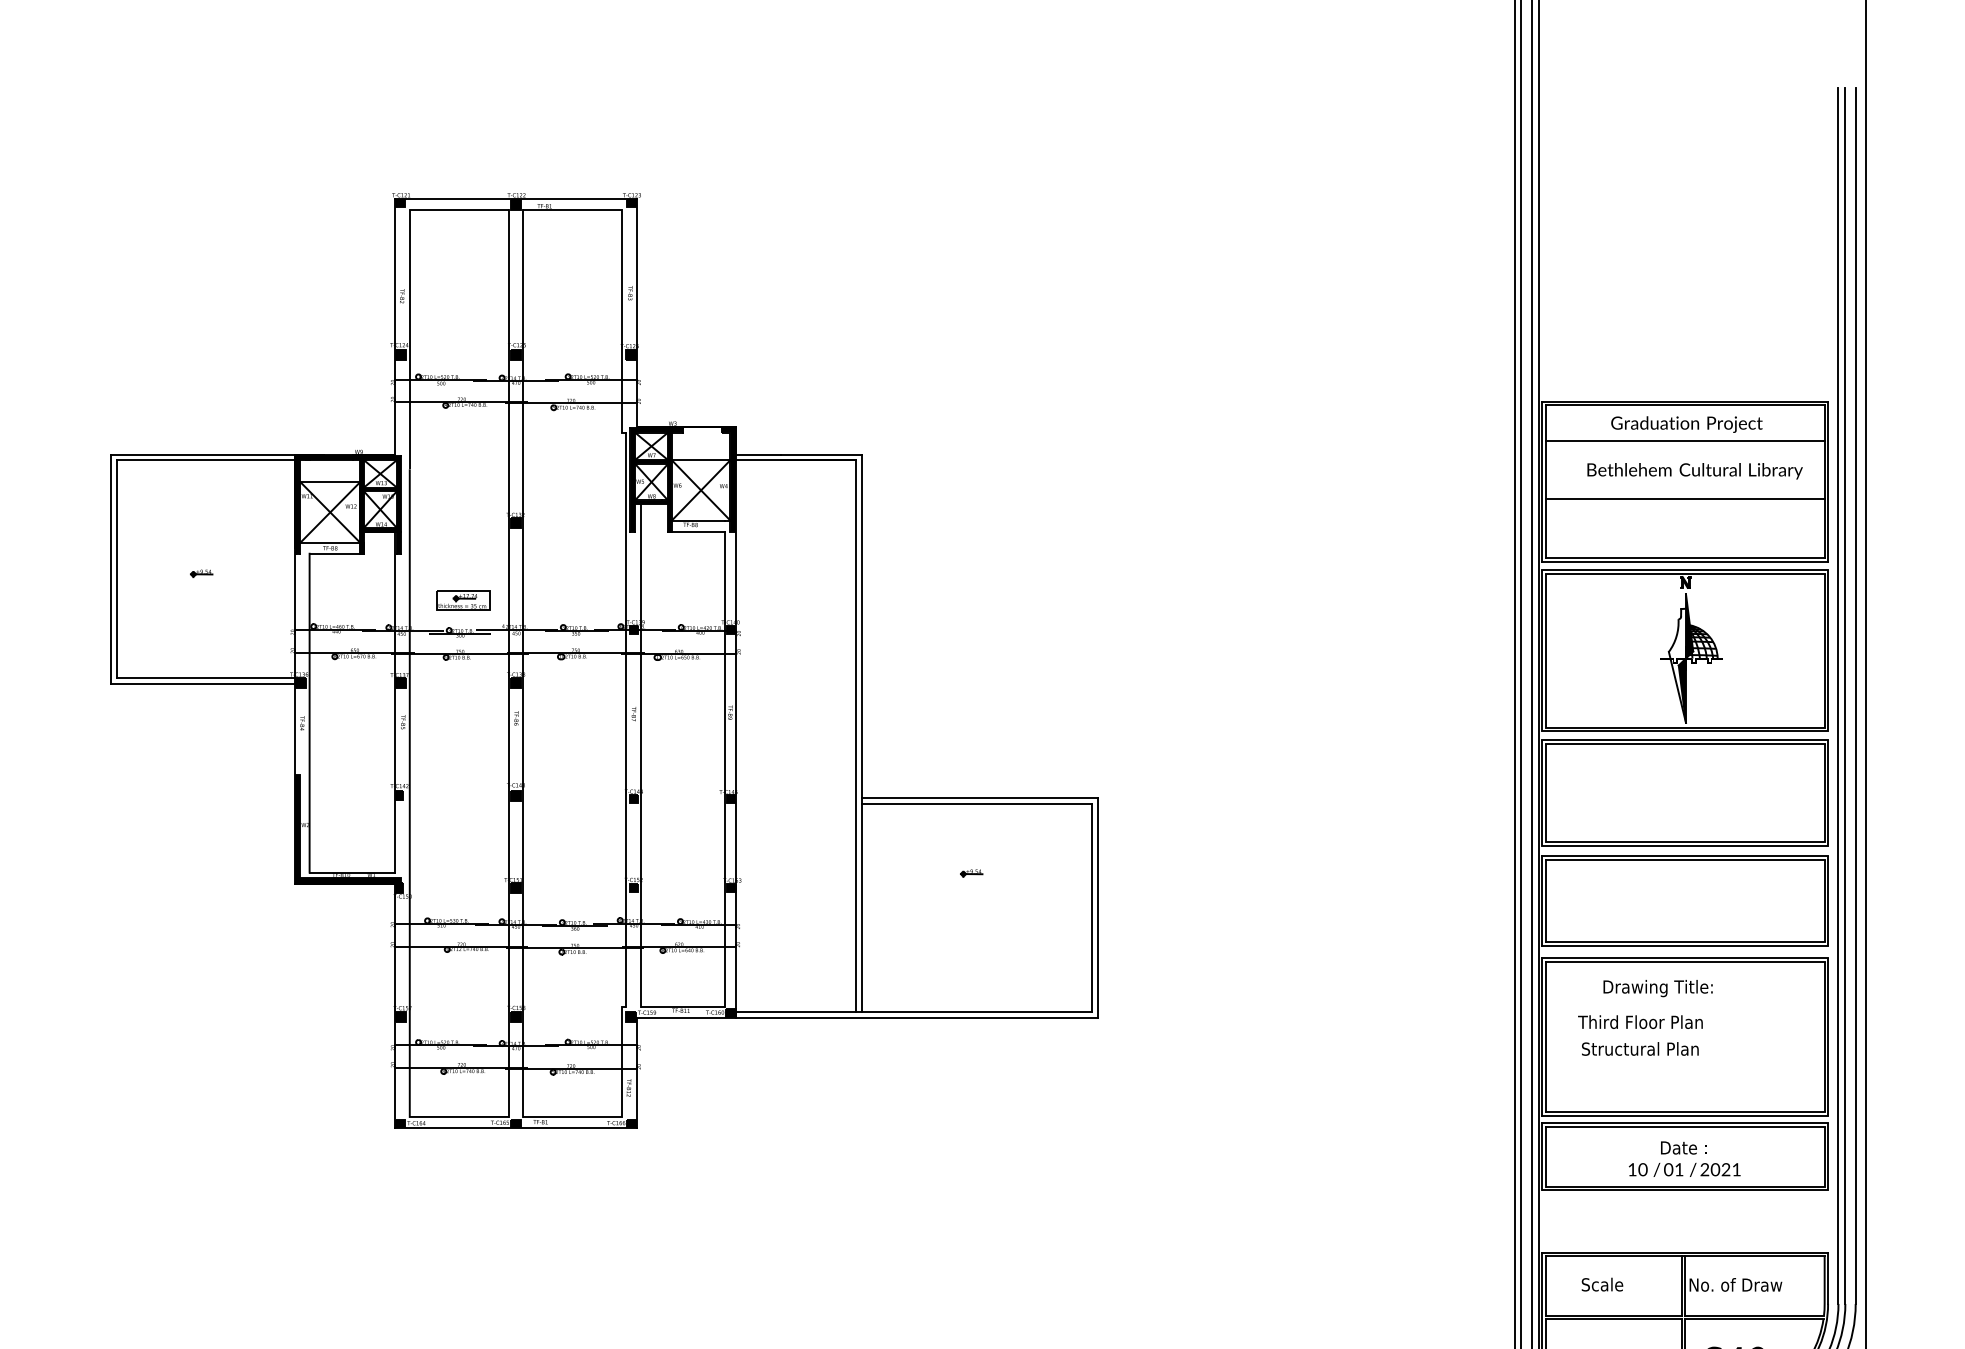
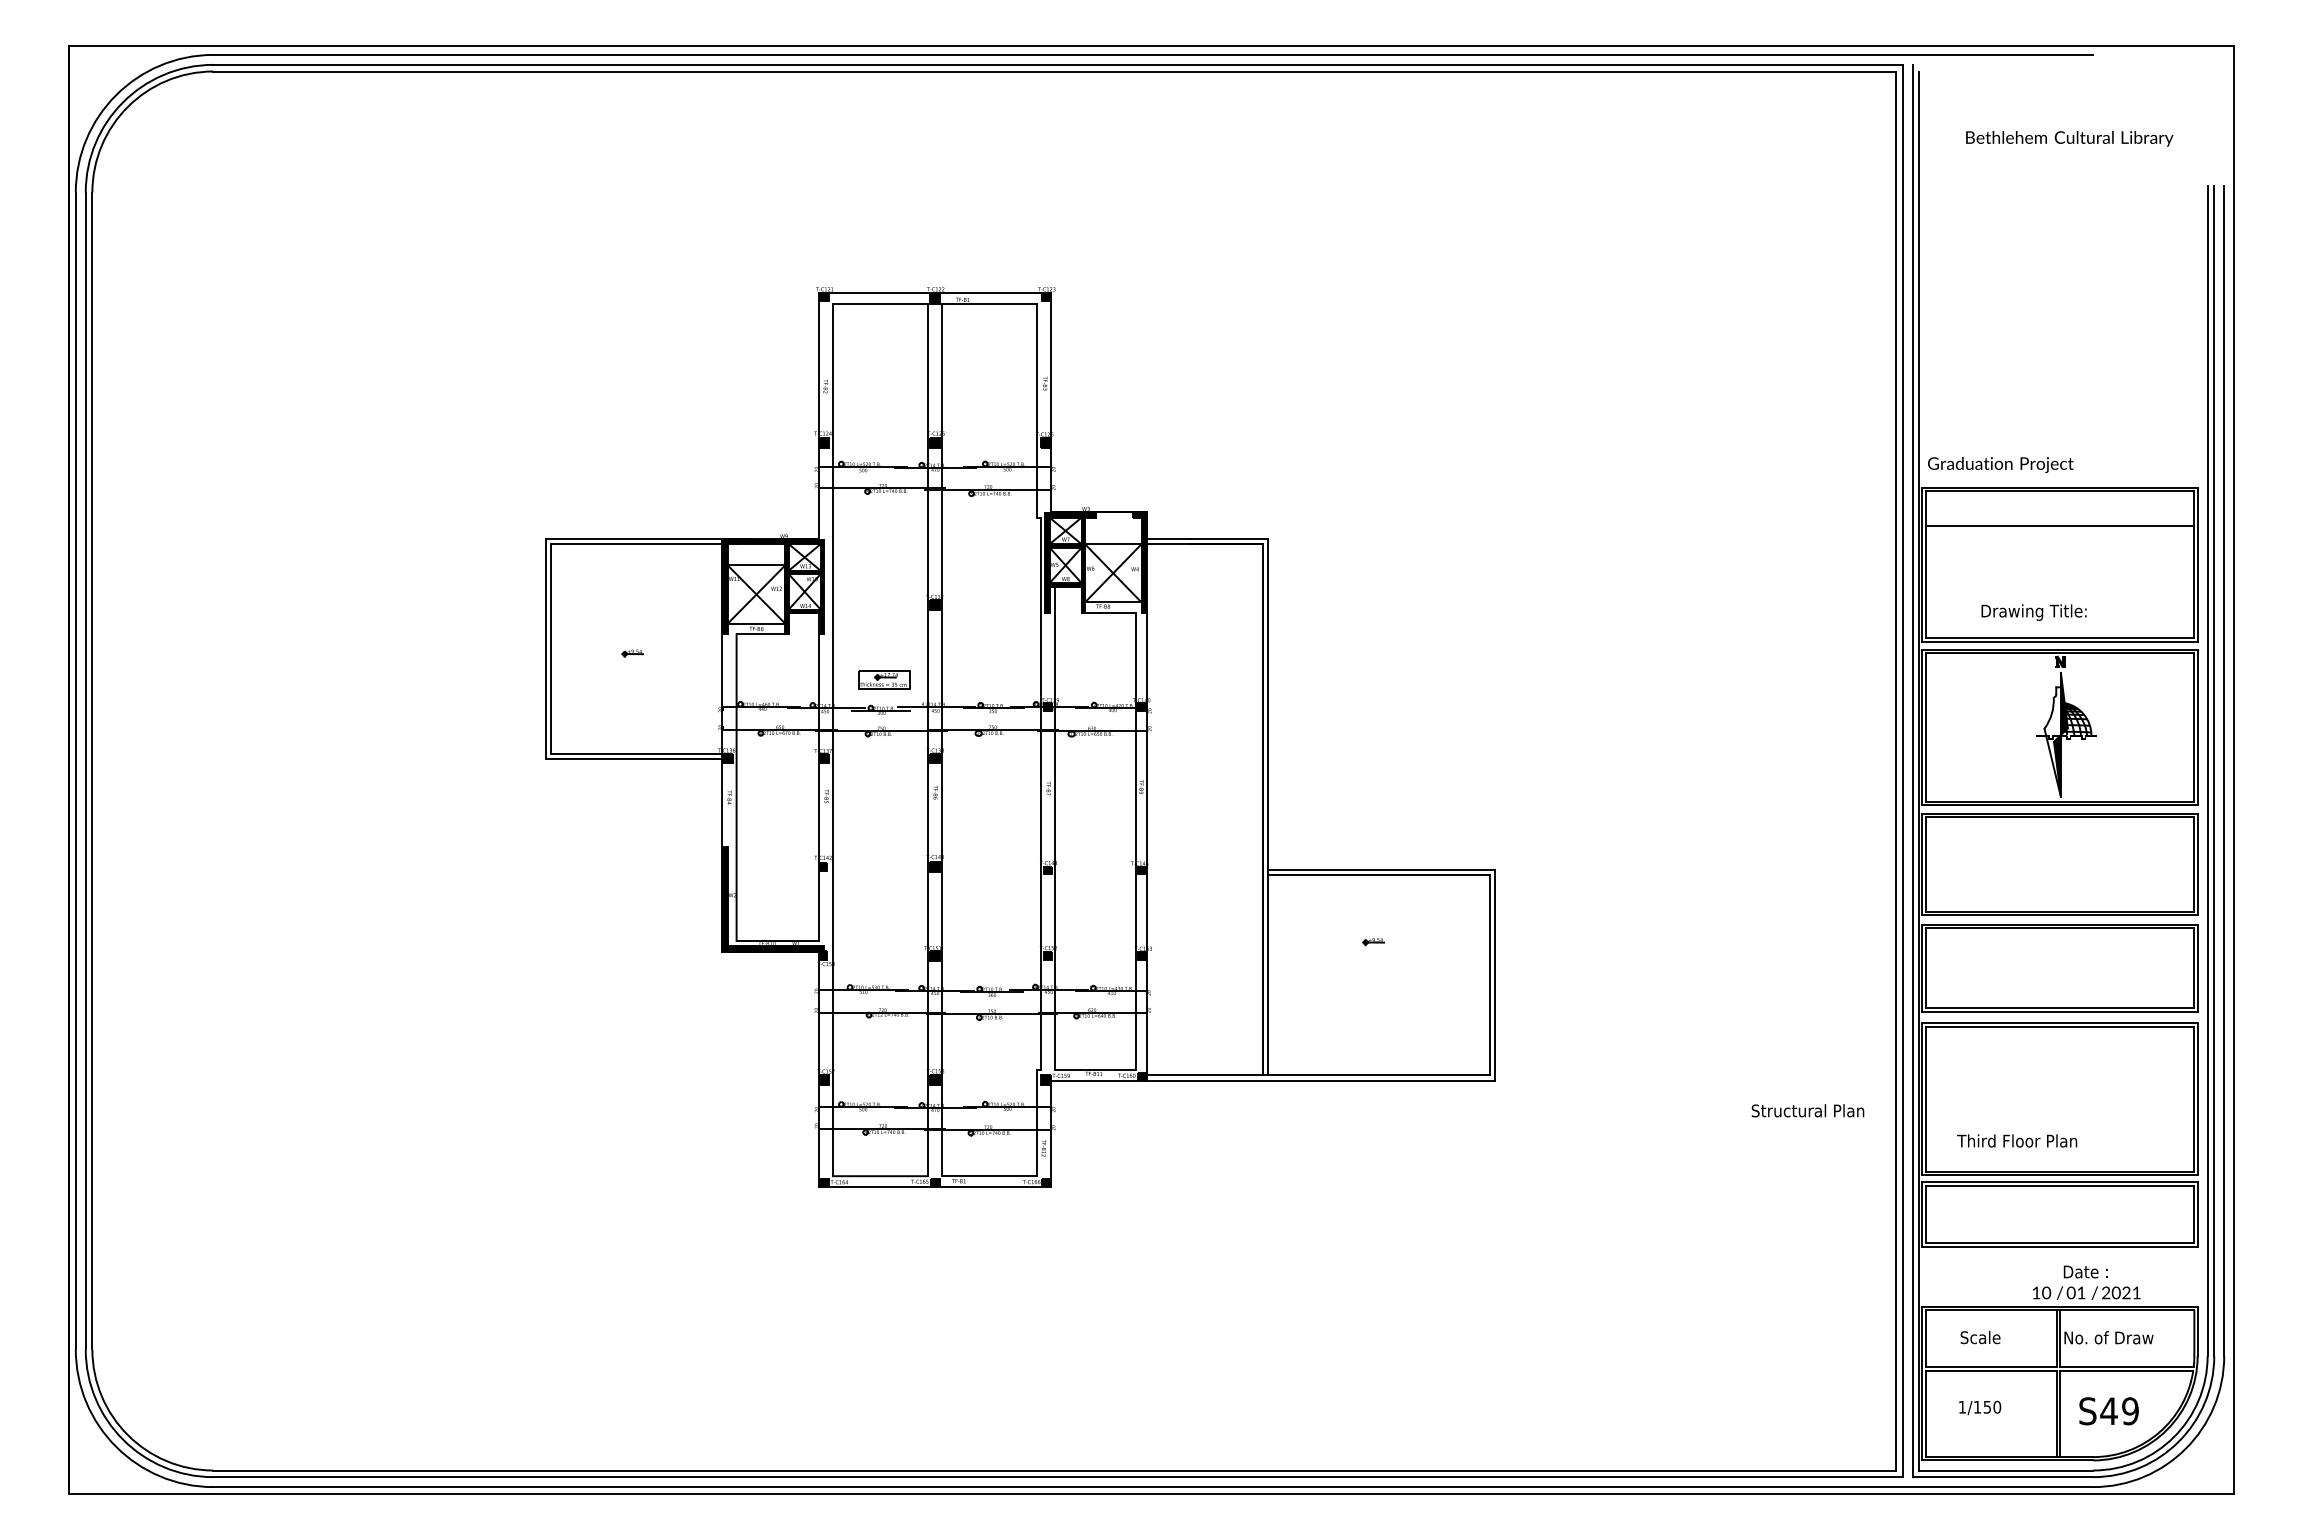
text: (1686, 424) -> (2000, 464), moved
text: (1694, 470) -> (2069, 138), moved
line: (1684, 498) -> (2059, 581), removed
text: (1657, 988) -> (2033, 612), moved
text: (1640, 1021) -> (2017, 1140), moved
text: (1639, 1048) -> (1807, 1110), moved
text: (1684, 1158) -> (2086, 1282), moved

